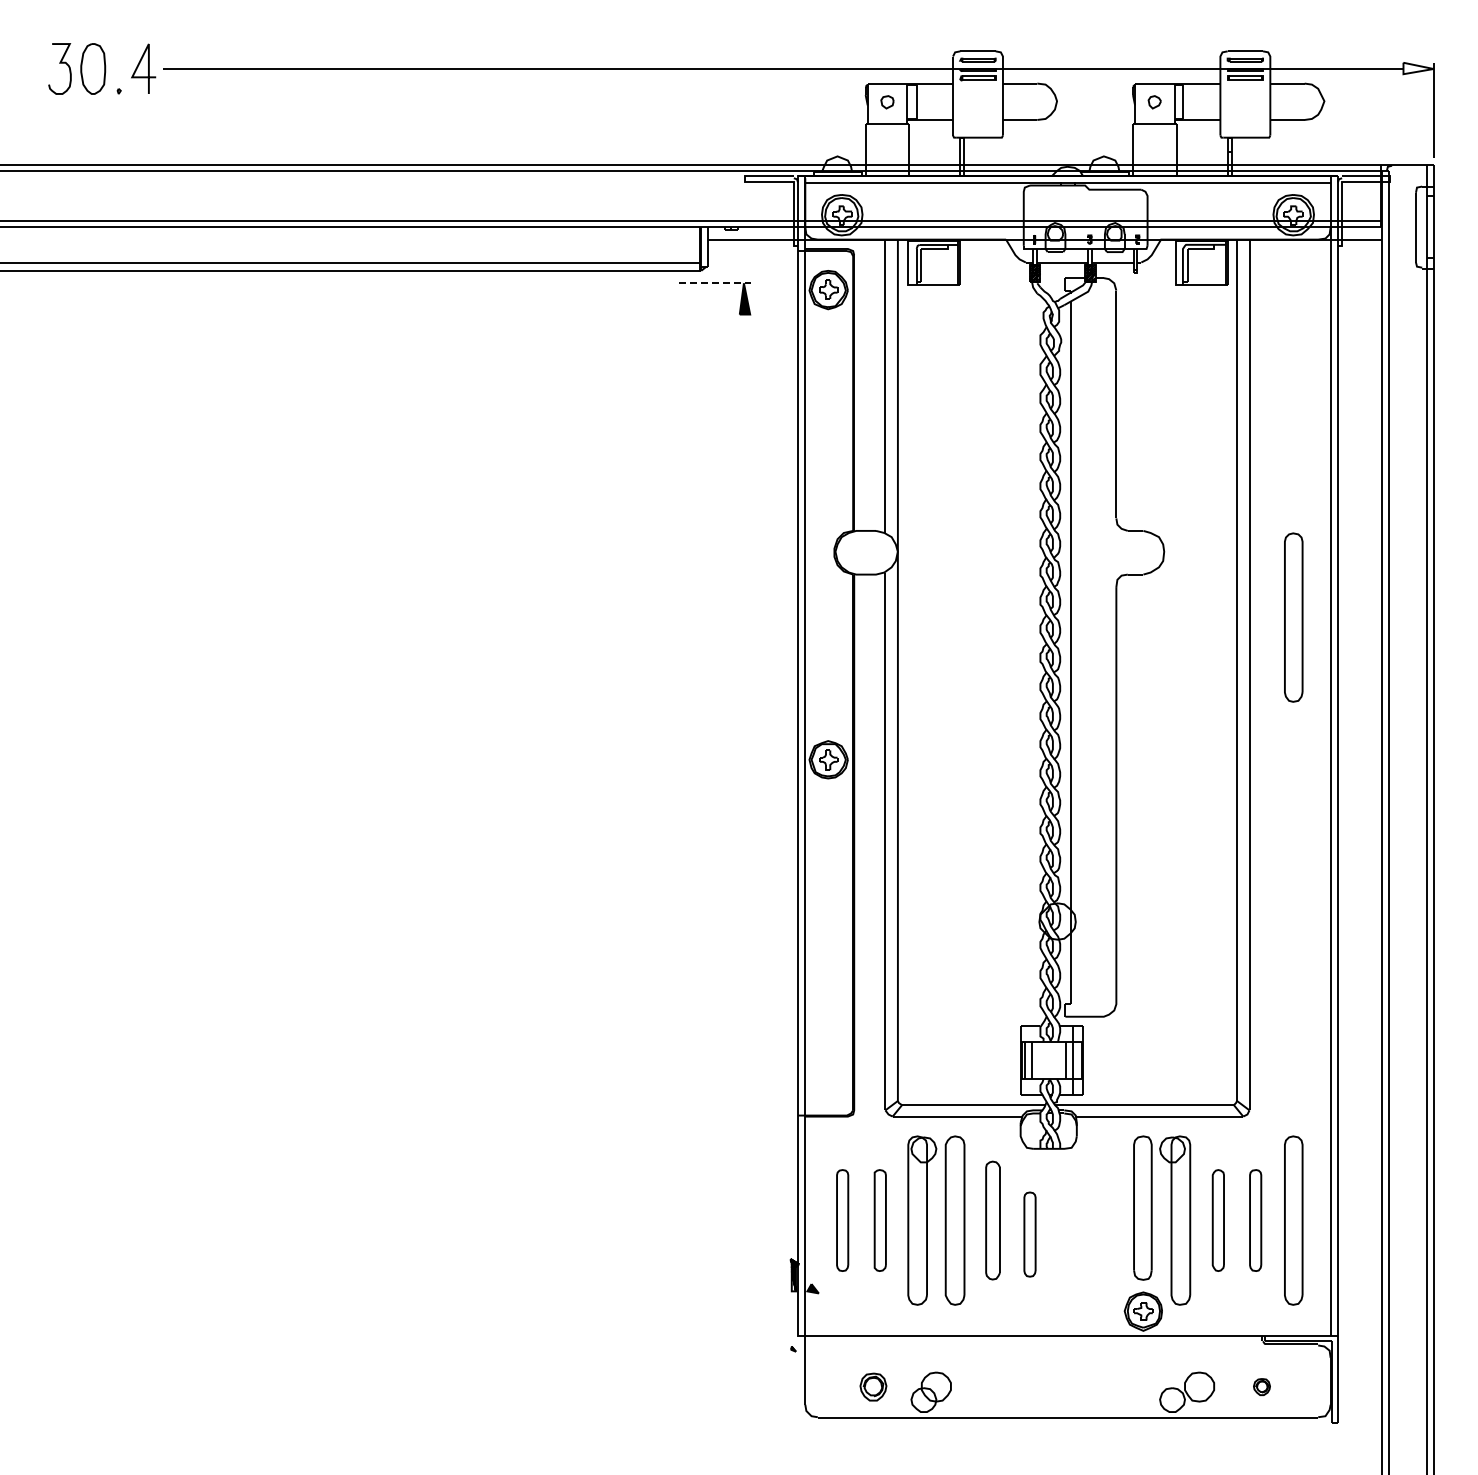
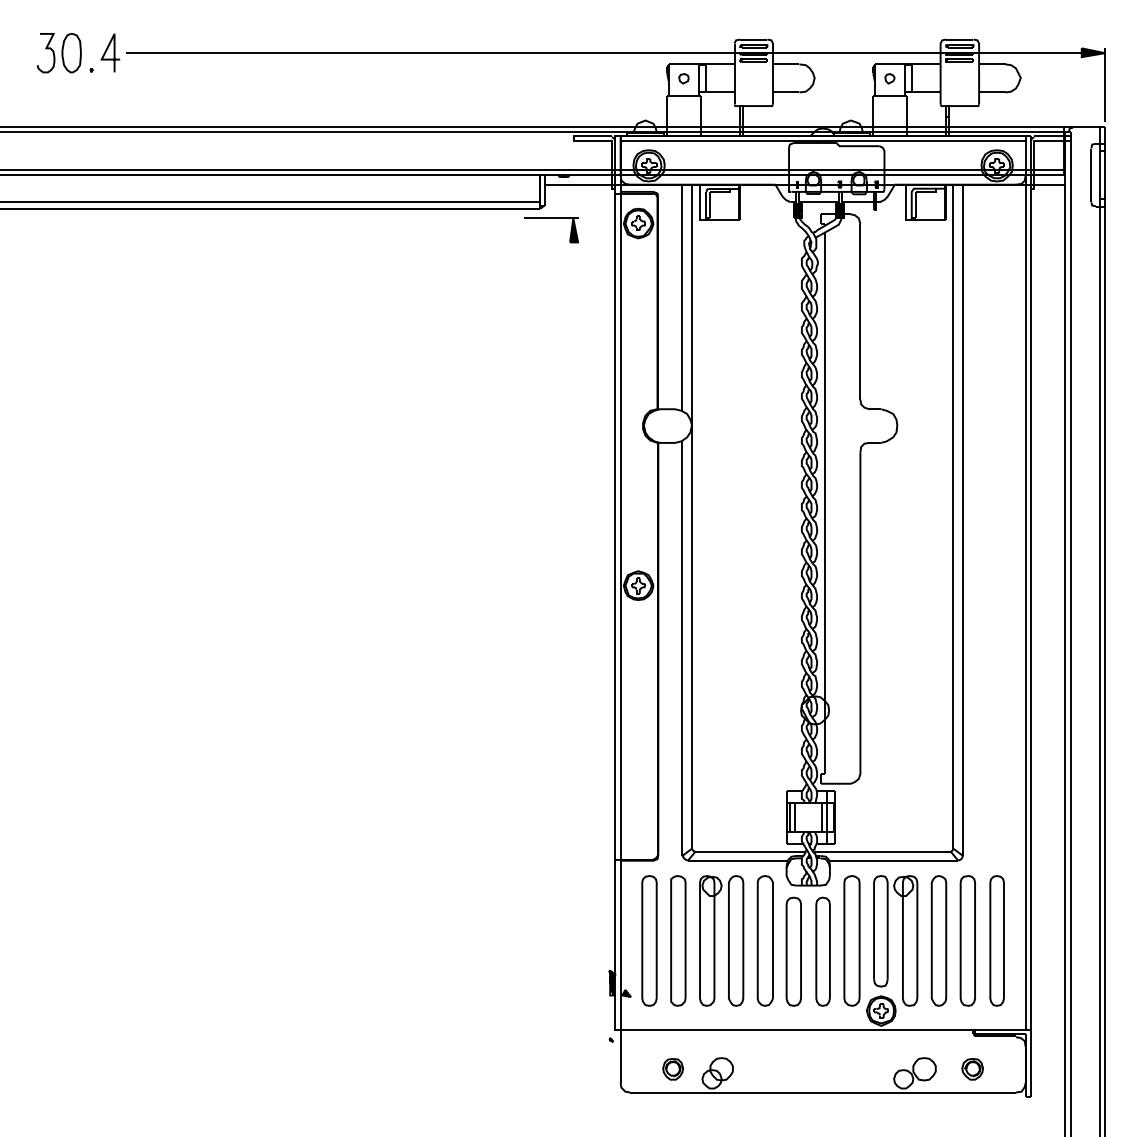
fill: (1418, 68) -> (1093, 52), added
line: (715, 283) -> (551, 218), dashed -> solid
part: (1293, 617) -> (996, 475), removed
part: (842, 1220) -> (649, 940), size x1.67
part: (880, 1220) -> (678, 940), size x1.67
part: (992, 1220) -> (764, 940), size x1.43
part: (1105, 1220) -> (852, 940), added
part: (1218, 1220) -> (939, 940), size x1.67
part: (1255, 1220) -> (967, 940), size x1.67
part: (1029, 1234) -> (793, 951), size x1.67
part: (1067, 1234) -> (822, 951), added
part: (1261, 1386) -> (972, 1068), size x1.67

